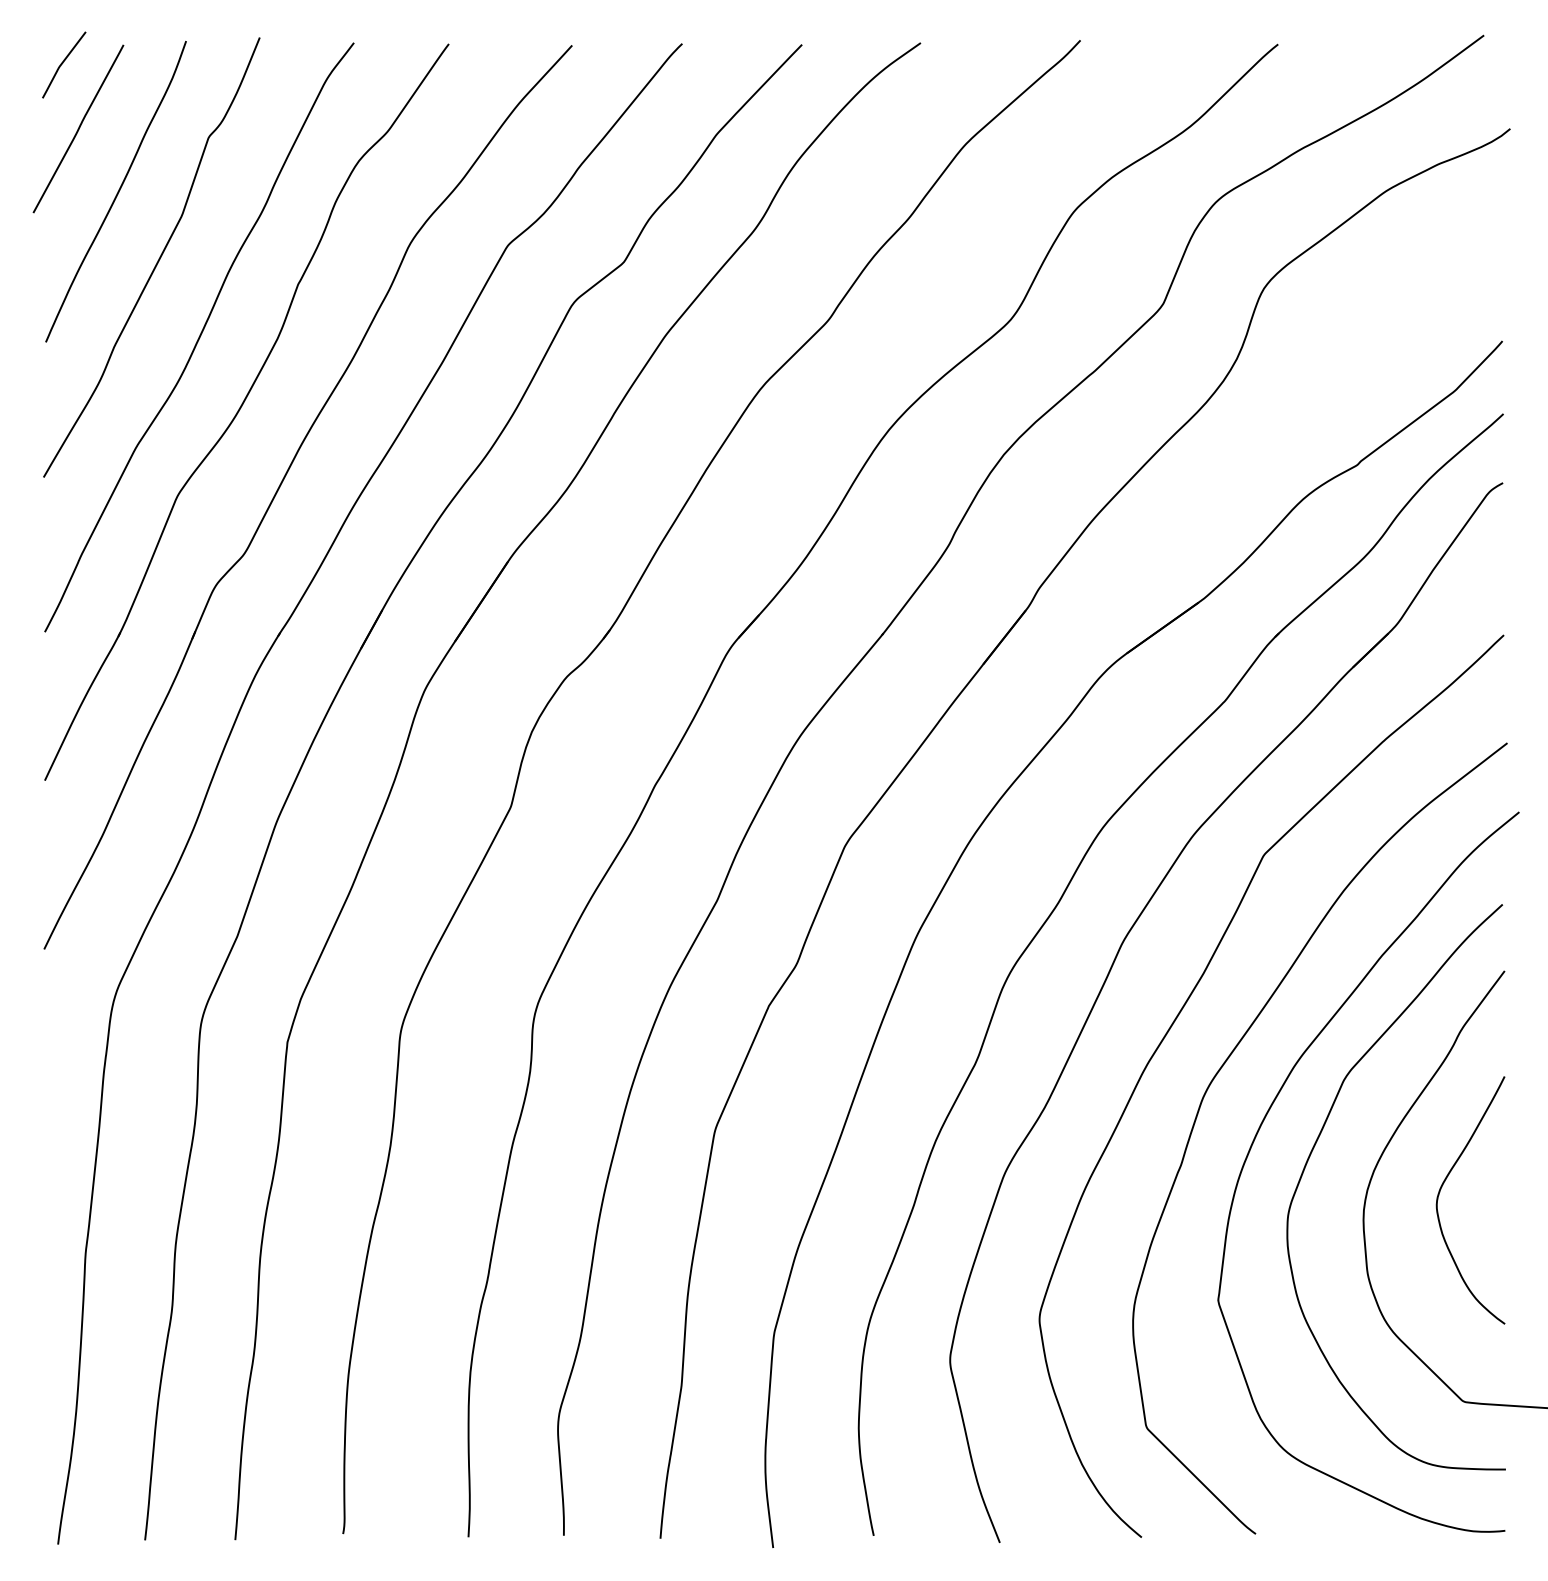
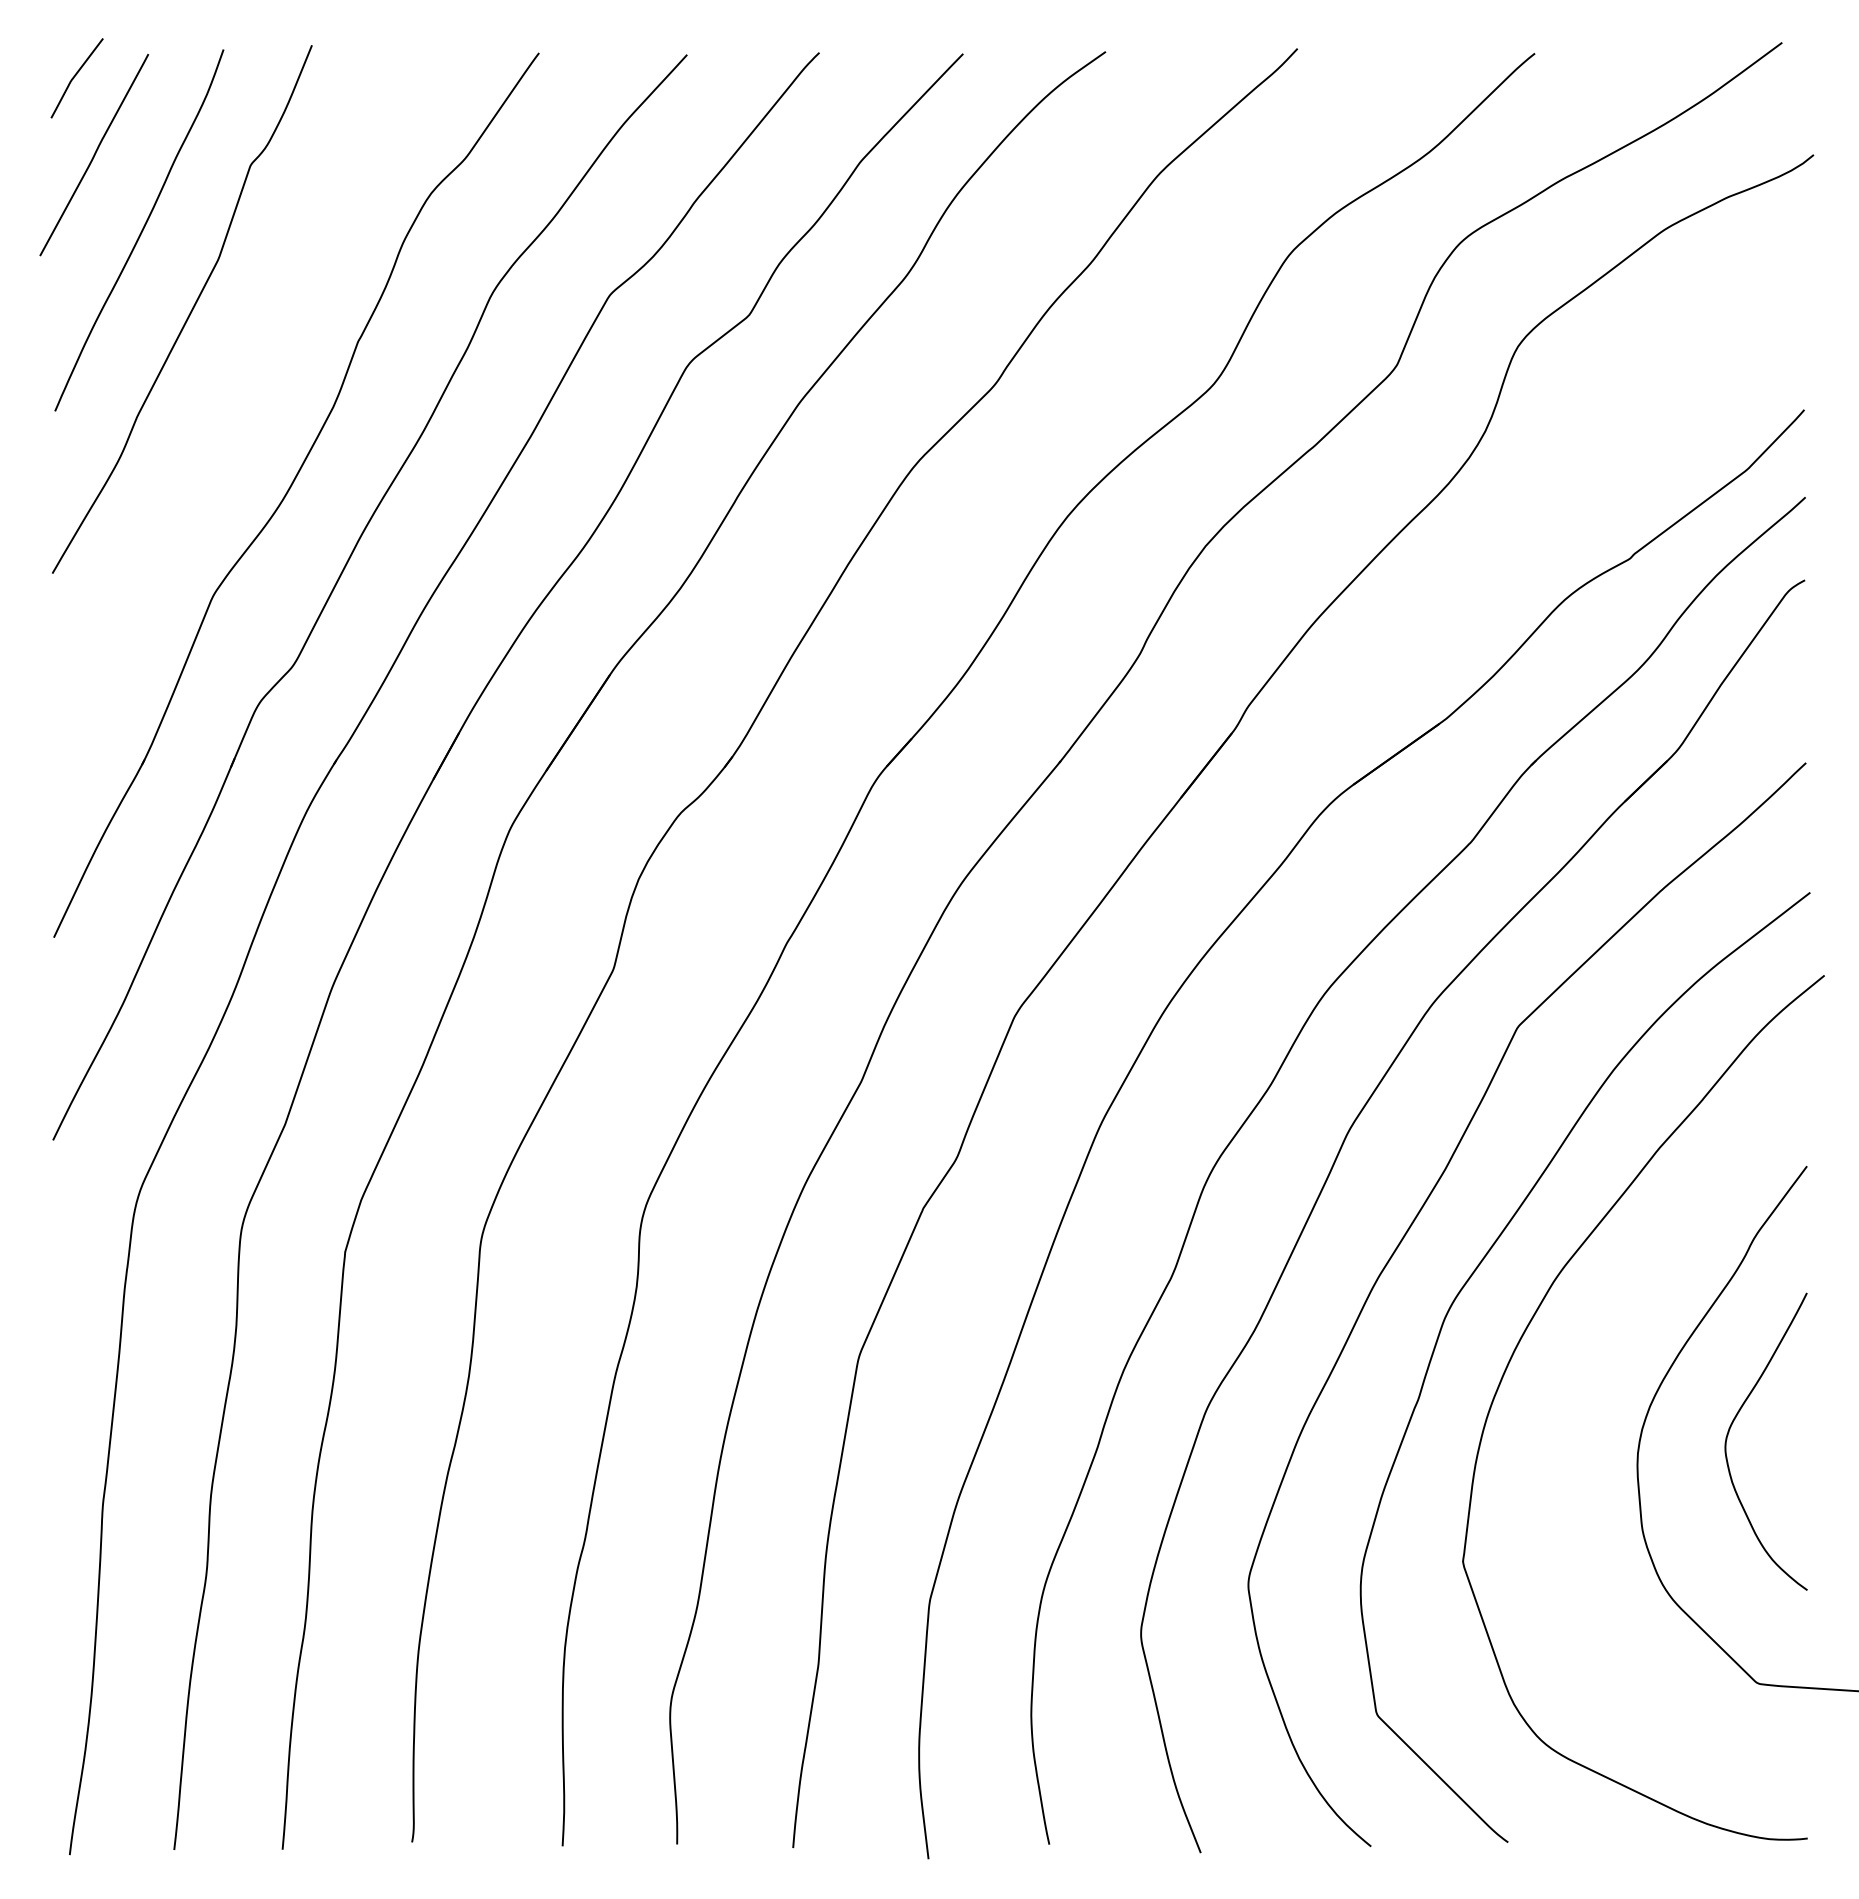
curve: (199, 337) -> (239, 405), removed
curve: (1314, 1148) -> (1578, 1379), removed

